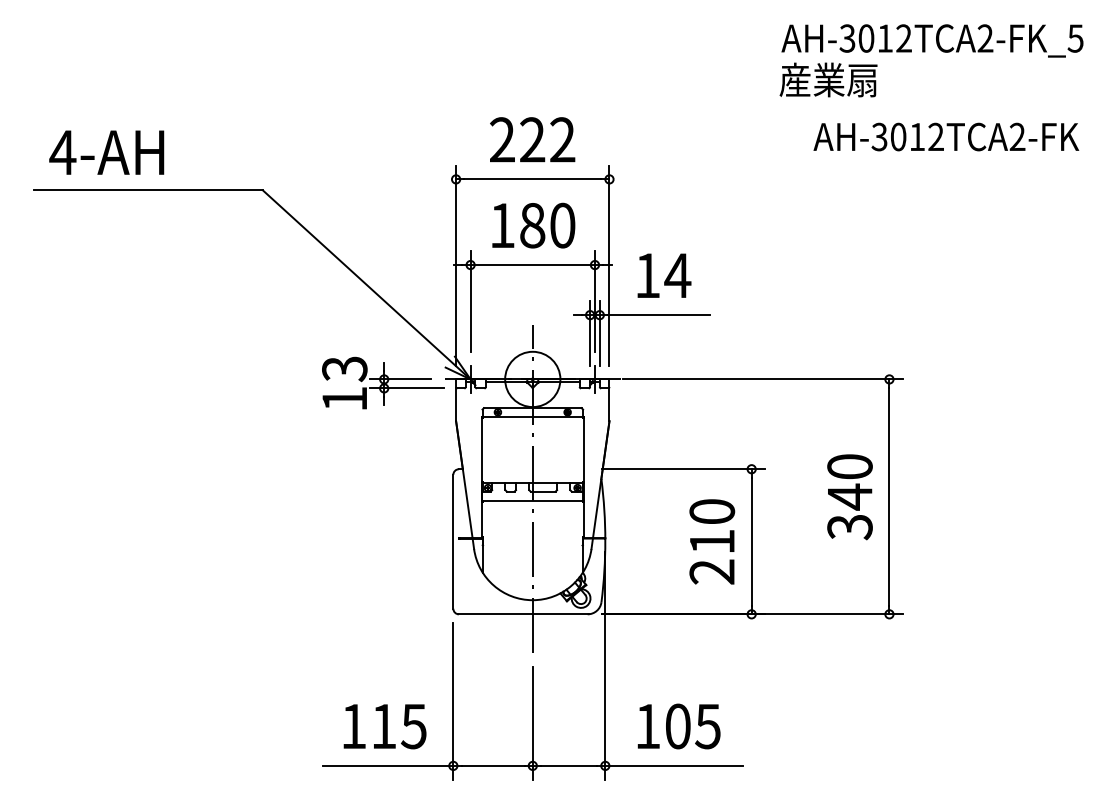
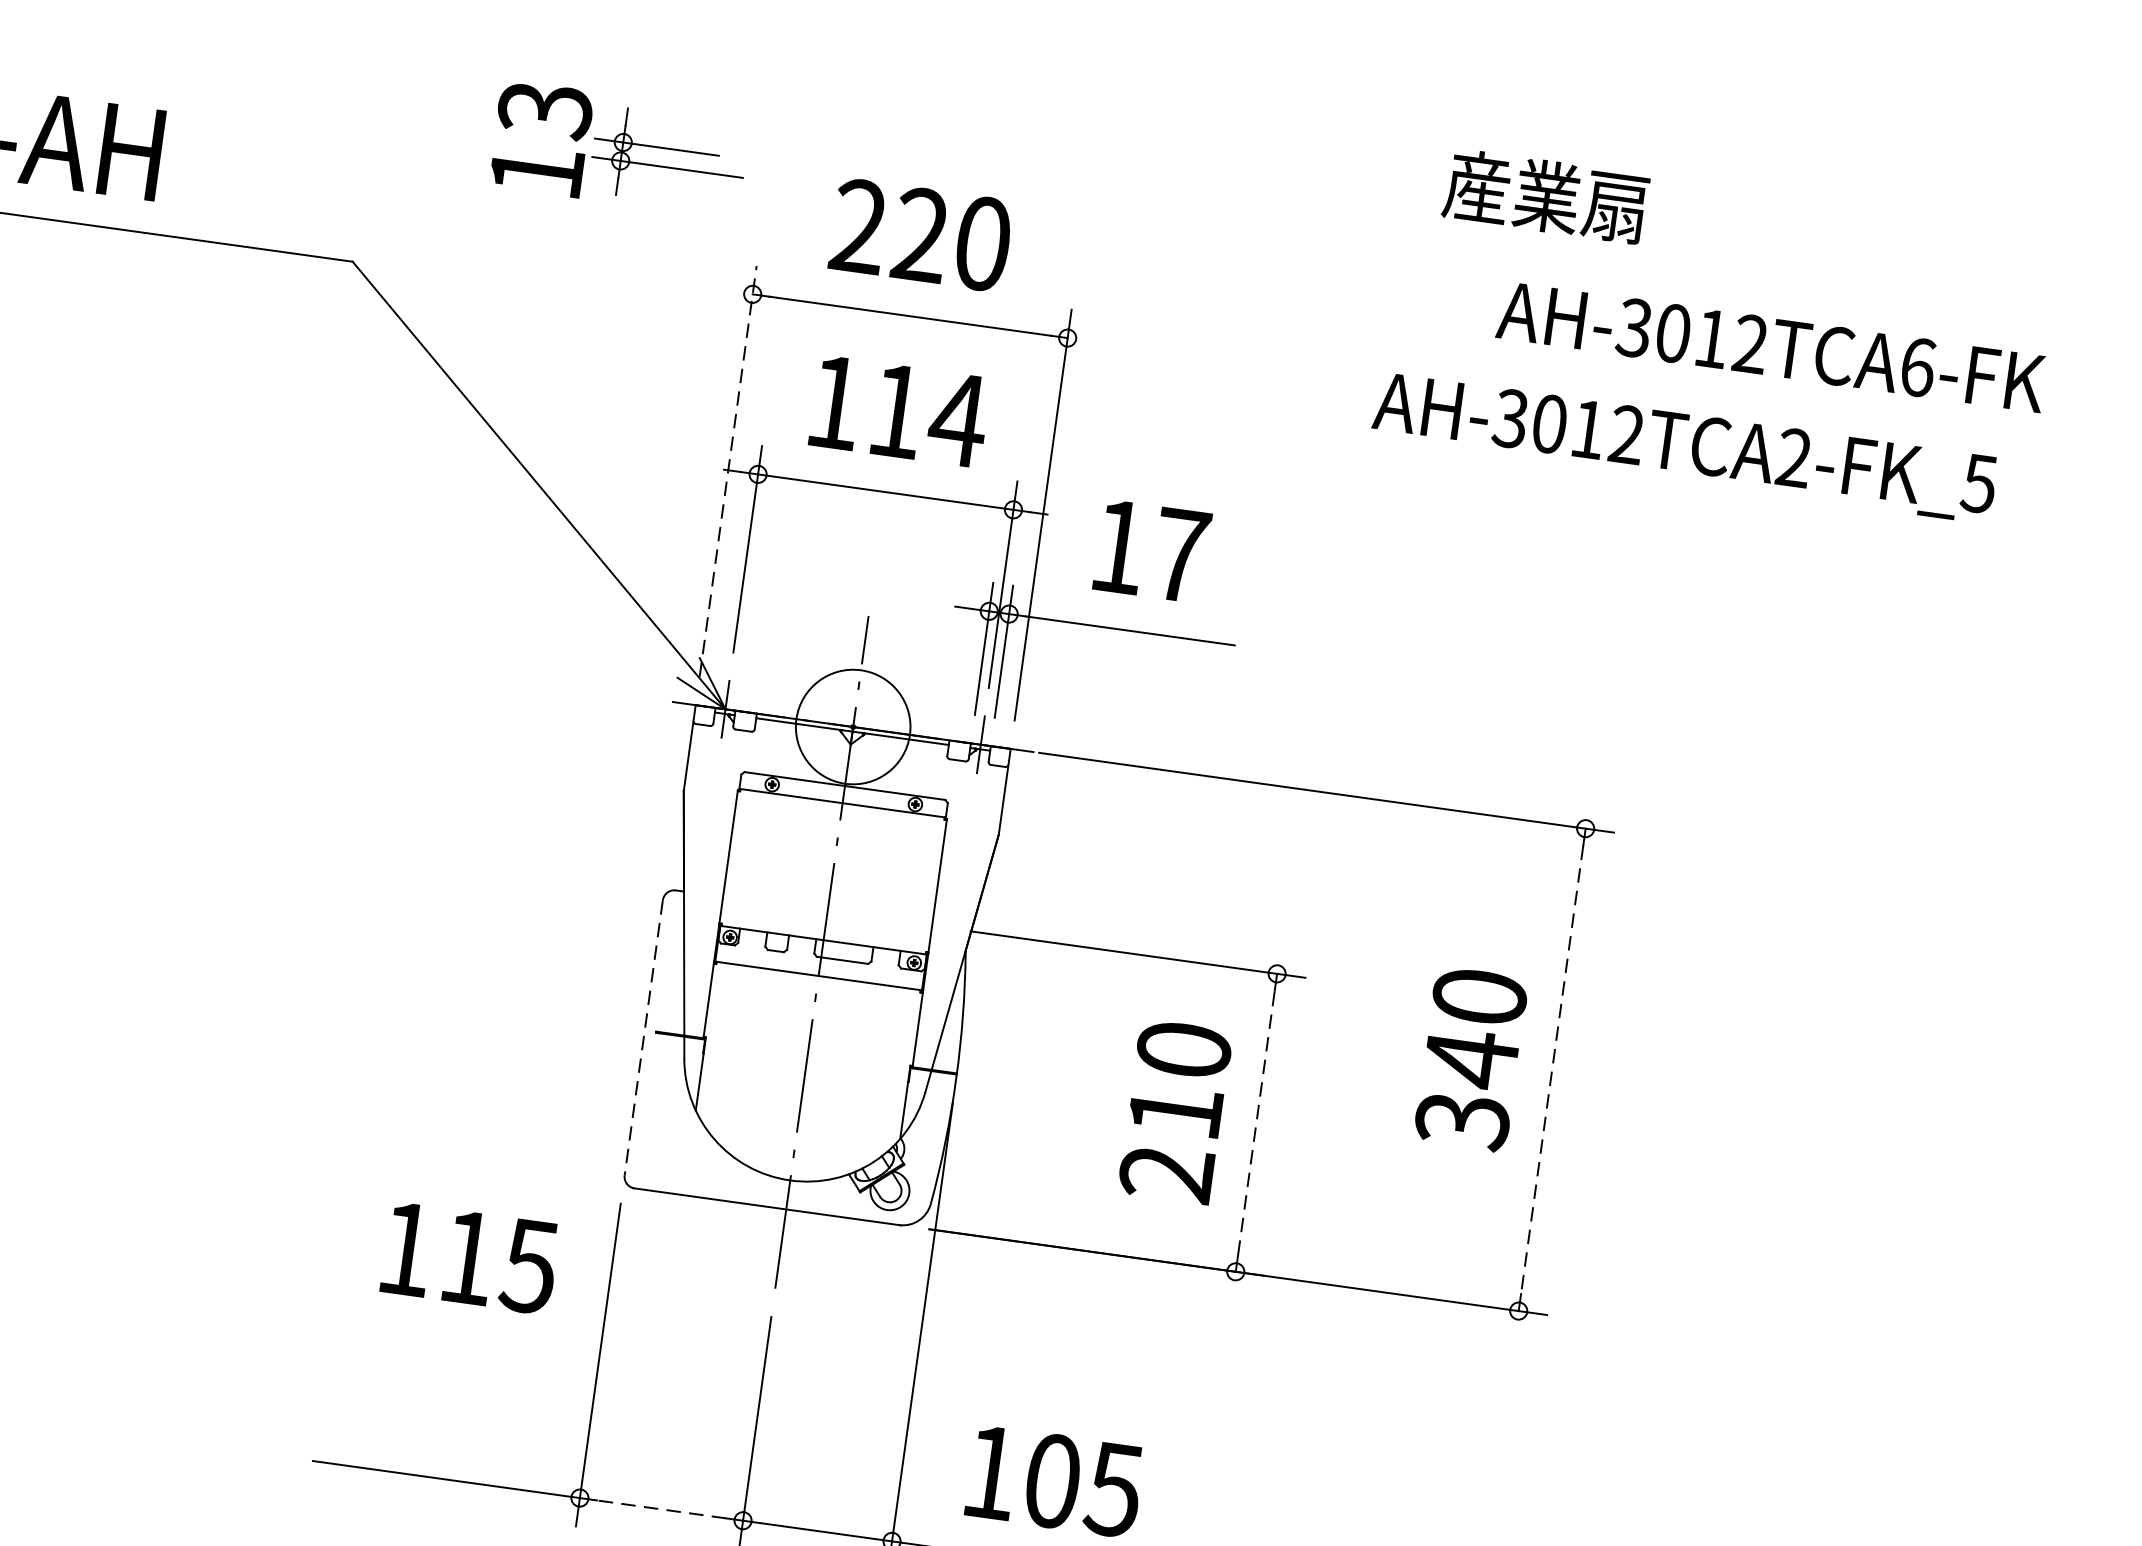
text: (932, 40) -> (1684, 446), moved
text: (1017, 136) -> (1917, 366), AH-3012TCA2-FK -> AH-3012TCA6-FK
text: (562, 139) -> (982, 242), 222 -> 220
text: (548, 225) -> (929, 415), 180 -> 114
line: (456, 265) -> (728, 471), solid -> dashed
text: (677, 275) -> (1180, 554), 14 -> 17
part: (383, 382) -> (620, 148), moved
line: (889, 497) -> (1552, 1071), solid -> dashed
line: (453, 541) -> (644, 1037), solid -> dashed
line: (751, 541) -> (1256, 1122), solid -> dashed
text: (384, 726) -> (469, 1257), moved
line: (492, 765) -> (660, 1508), solid -> dashed

